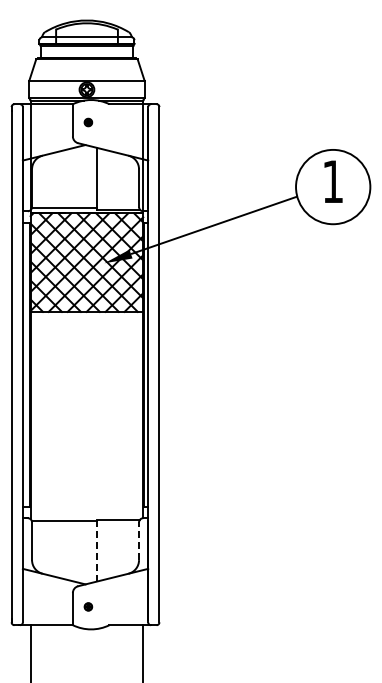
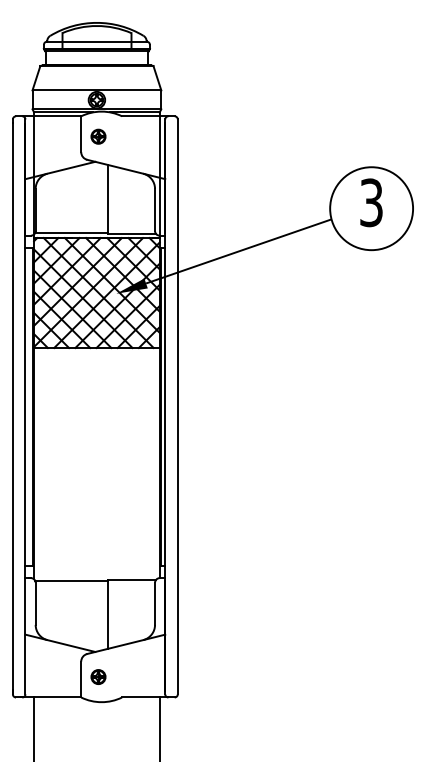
part: (88, 122) -> (98, 136), size x1.67
text: (333, 181) -> (371, 202), 1 -> 3
line: (139, 541) -> (155, 604), dashed -> solid
line: (97, 550) -> (108, 614), dashed -> solid
part: (88, 606) -> (98, 676), size x1.67

